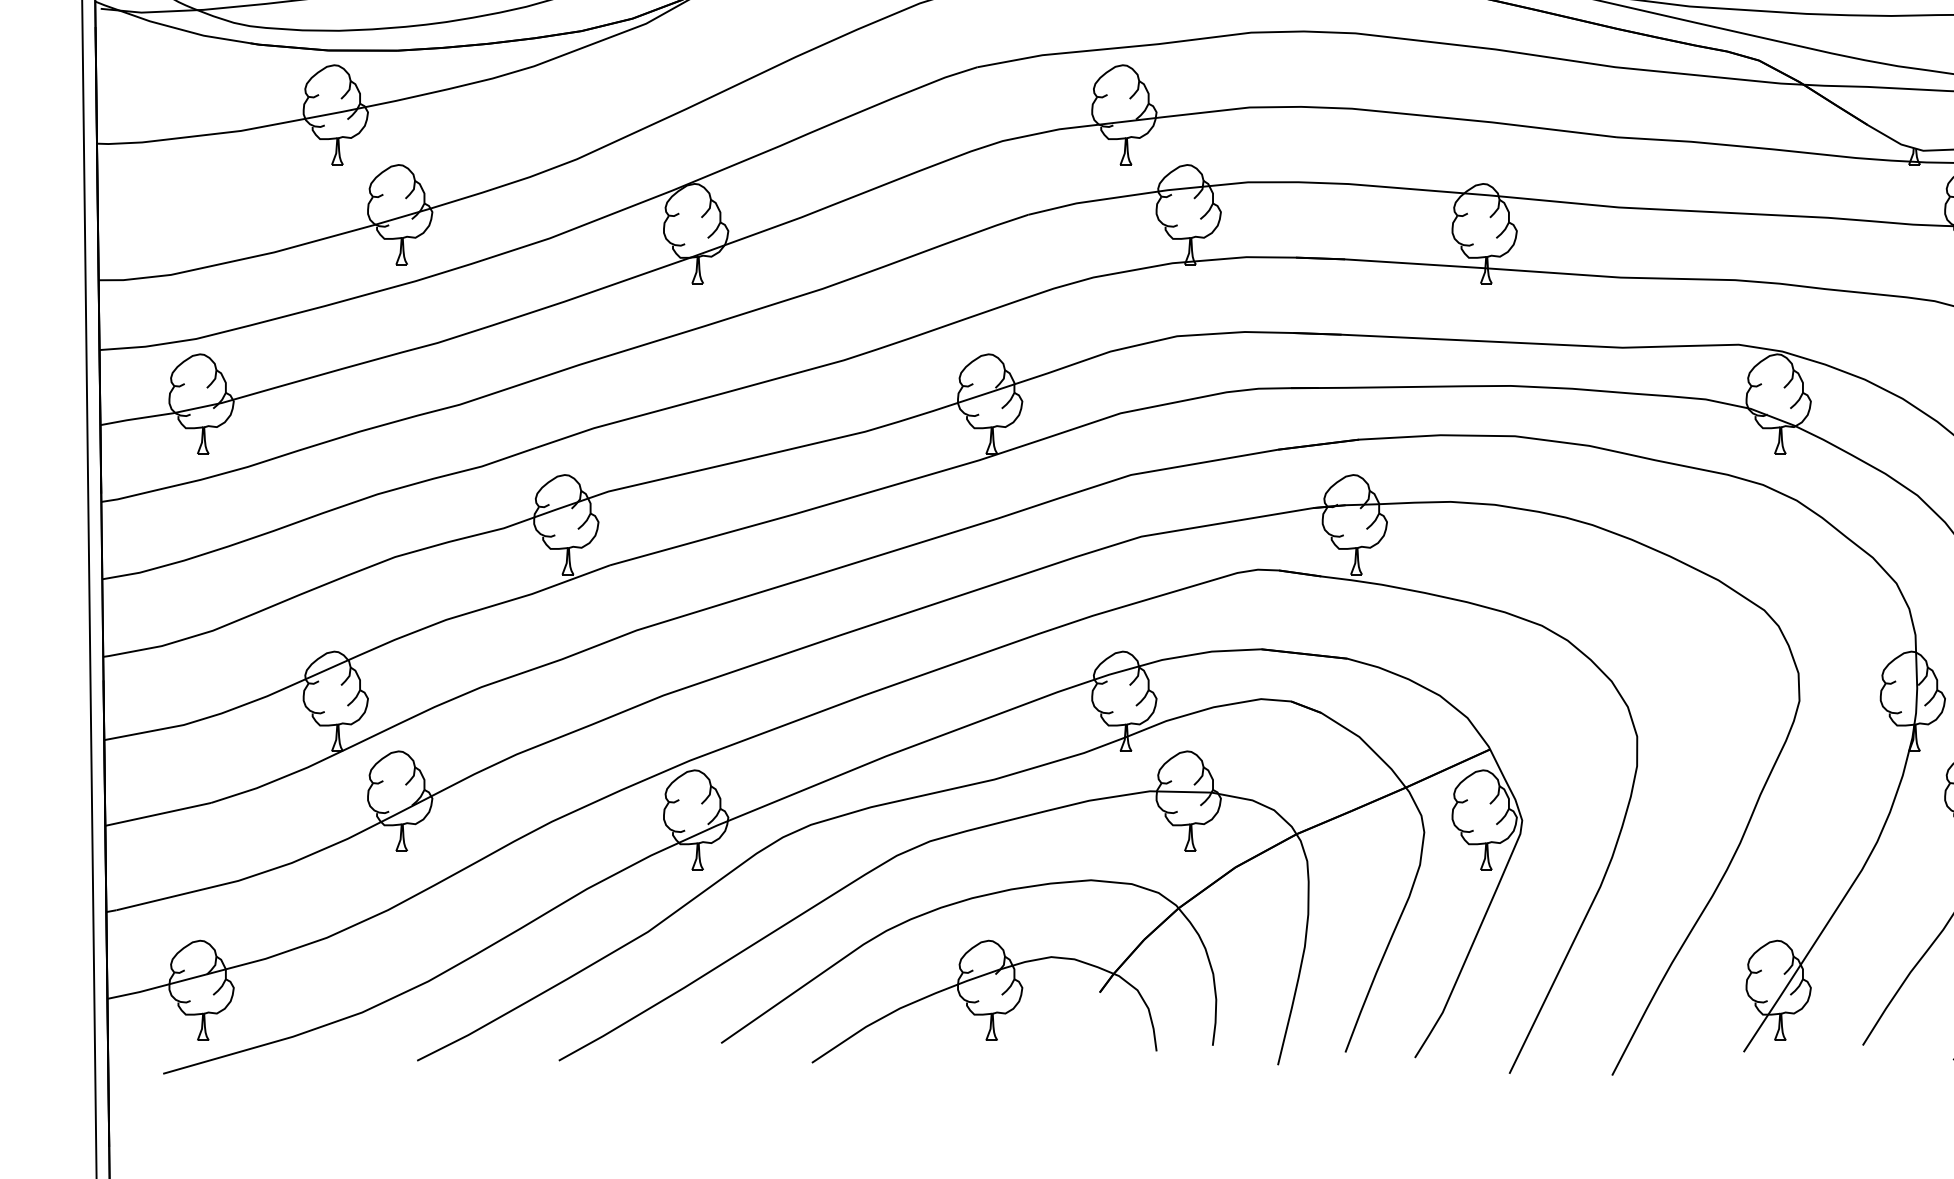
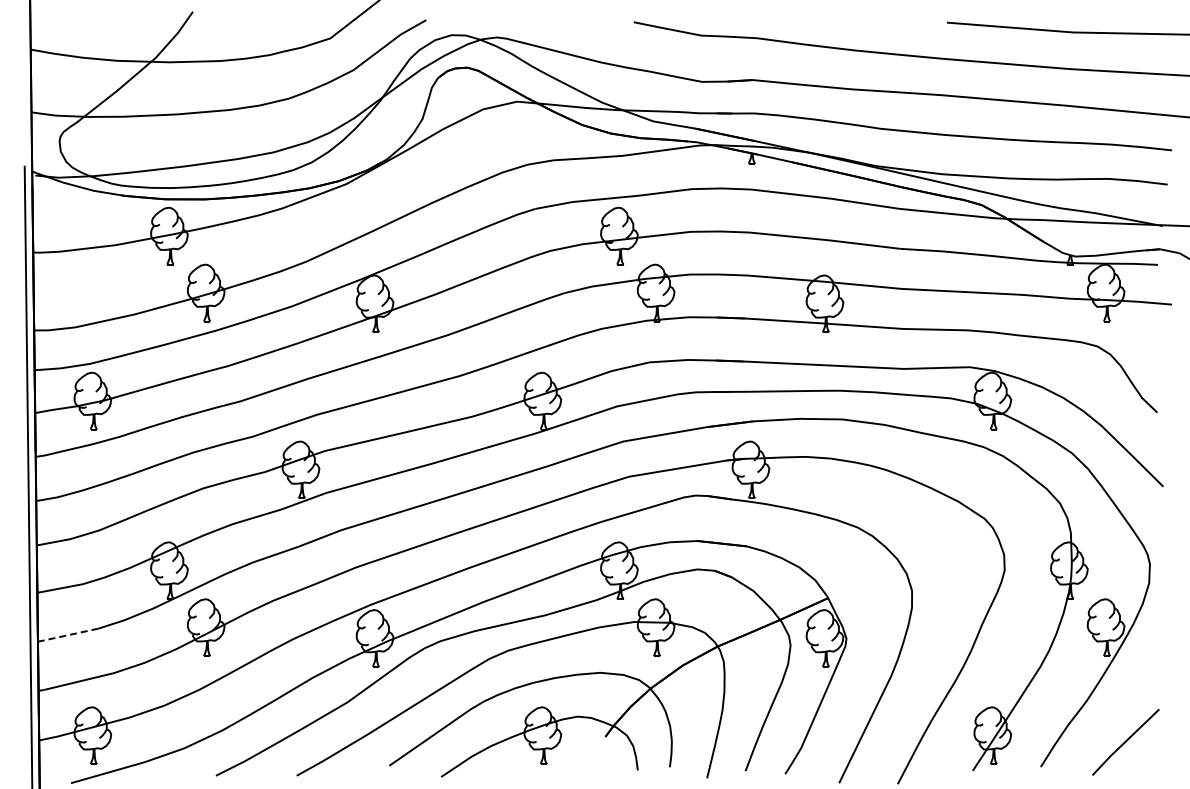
line: (158, 814) -> (68, 635), solid -> dashed

